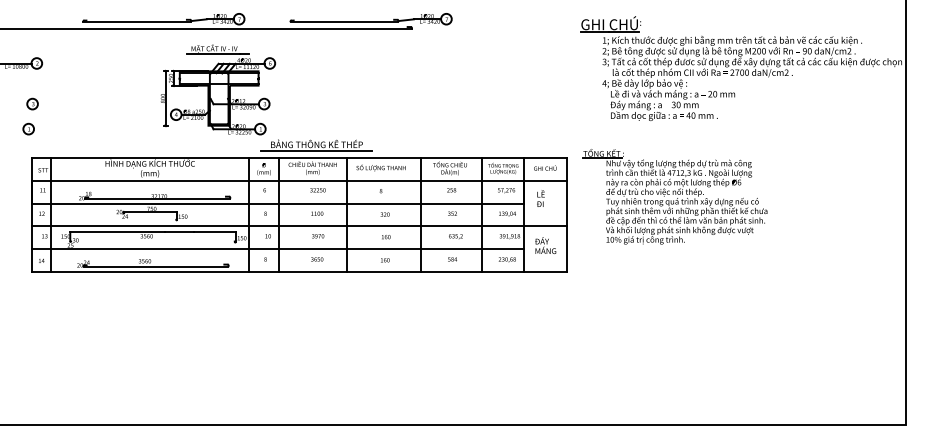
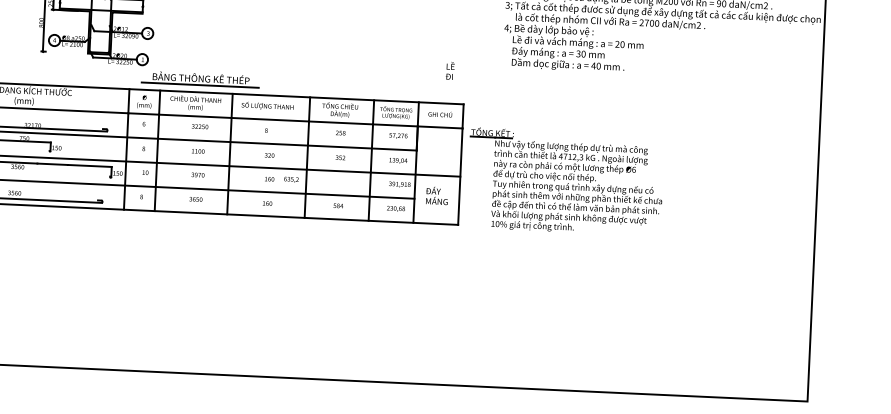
part: (674, 196) -> (565, 181), moved
text: (540, 198) -> (449, 70), moved
text: (455, 236) -> (291, 179), moved

